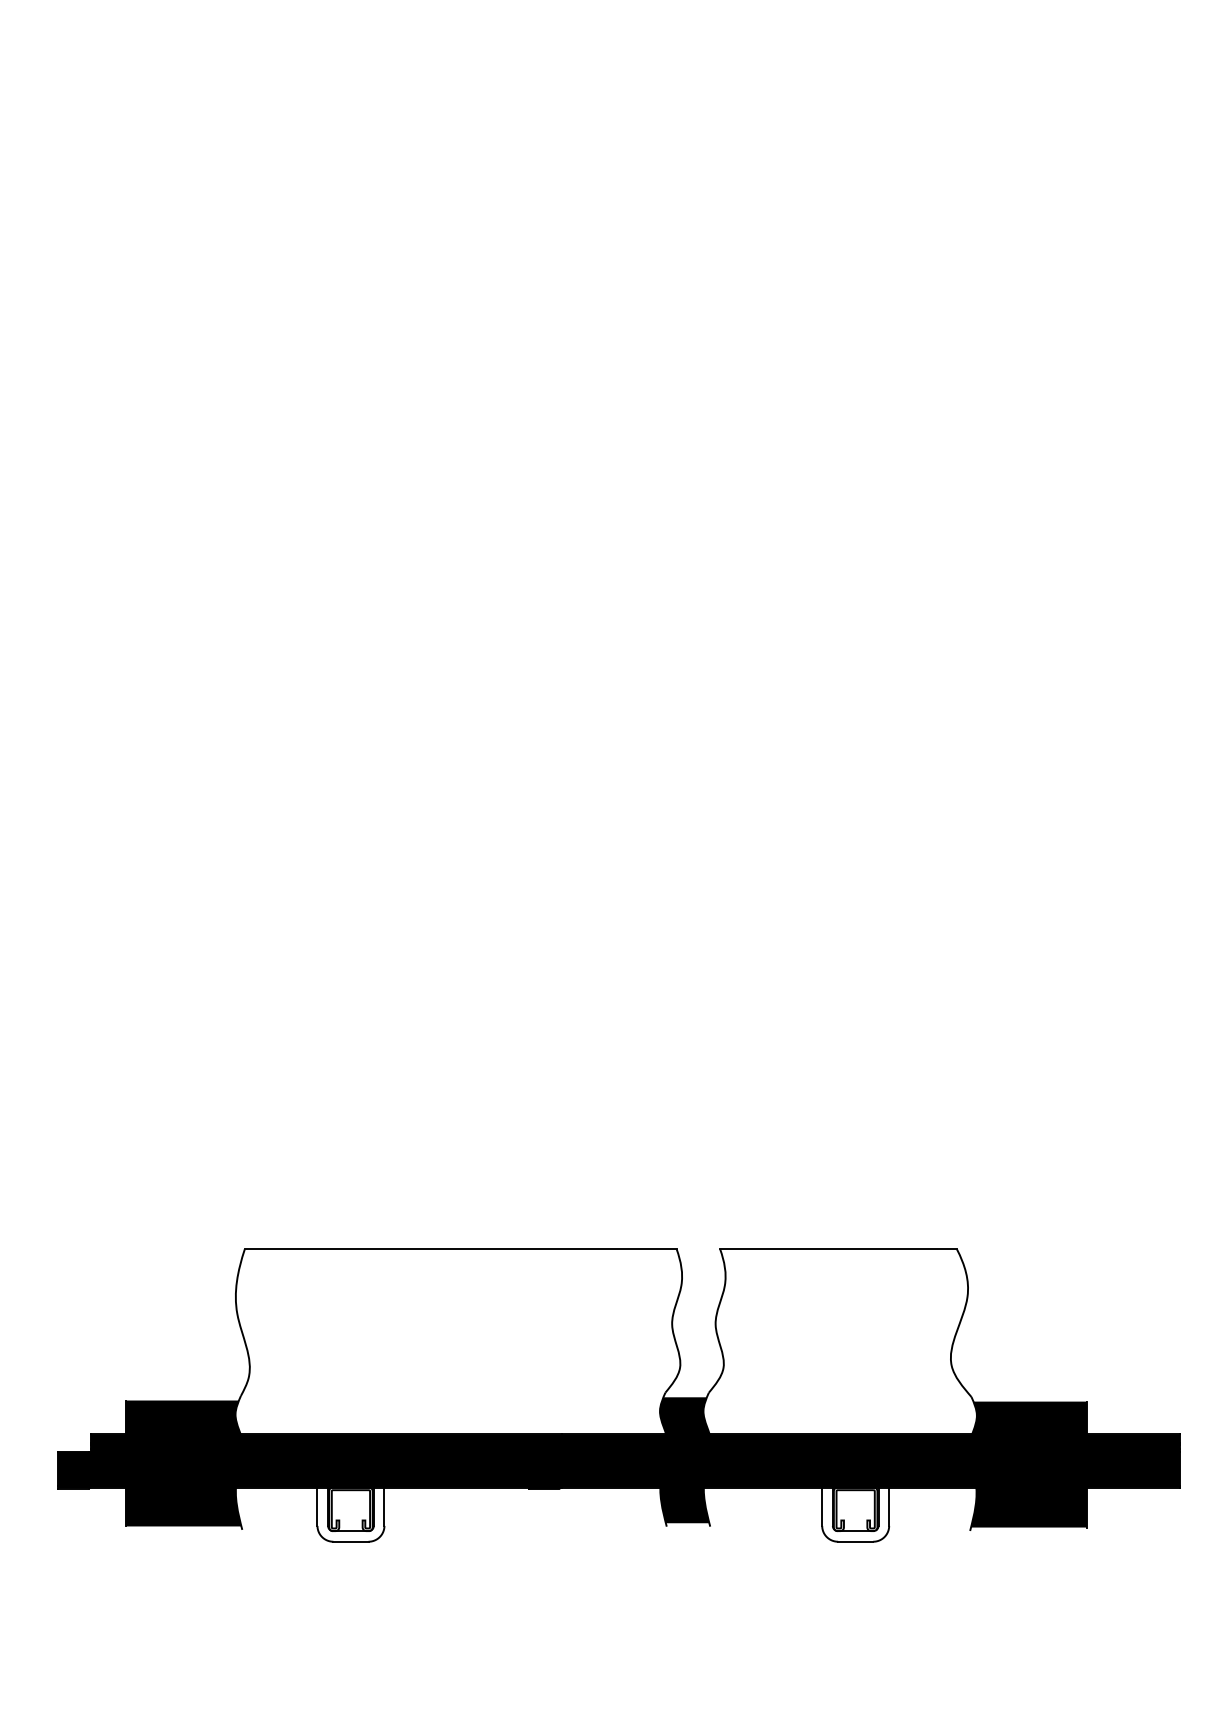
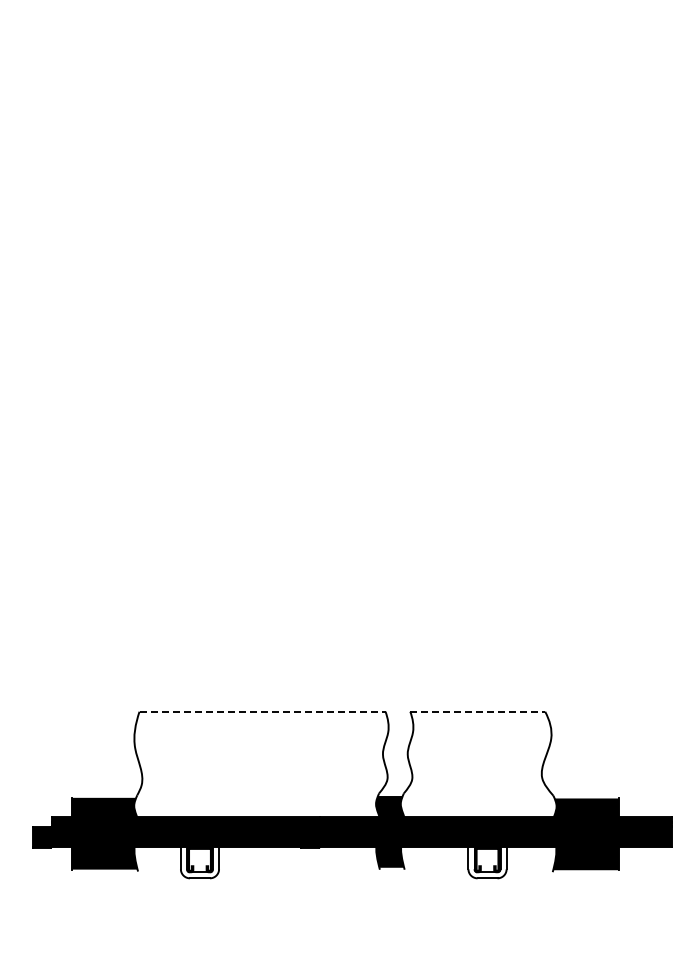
line: (462, 1248) -> (263, 711), solid -> dashed
line: (839, 1248) -> (478, 711), solid -> dashed

